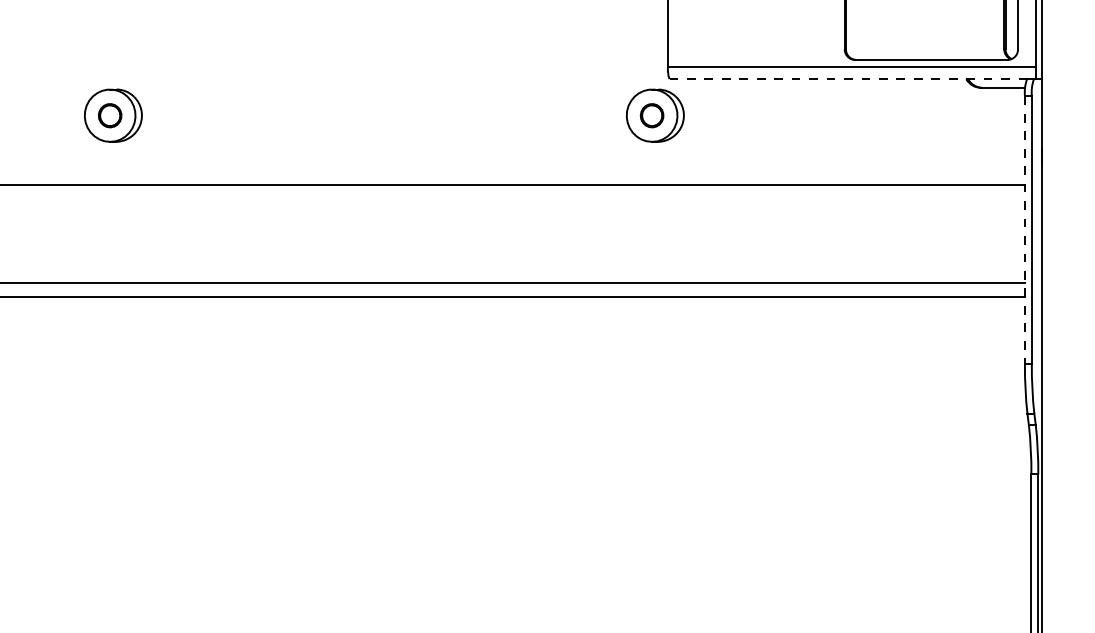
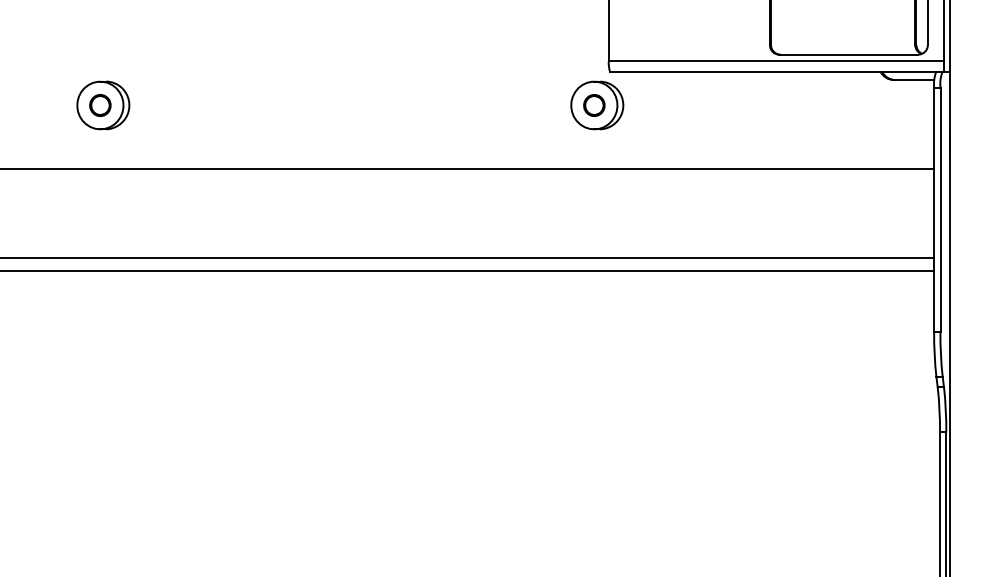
line: (848, 79) -> (773, 72), dashed -> solid
line: (1024, 230) -> (933, 210), dashed -> solid

